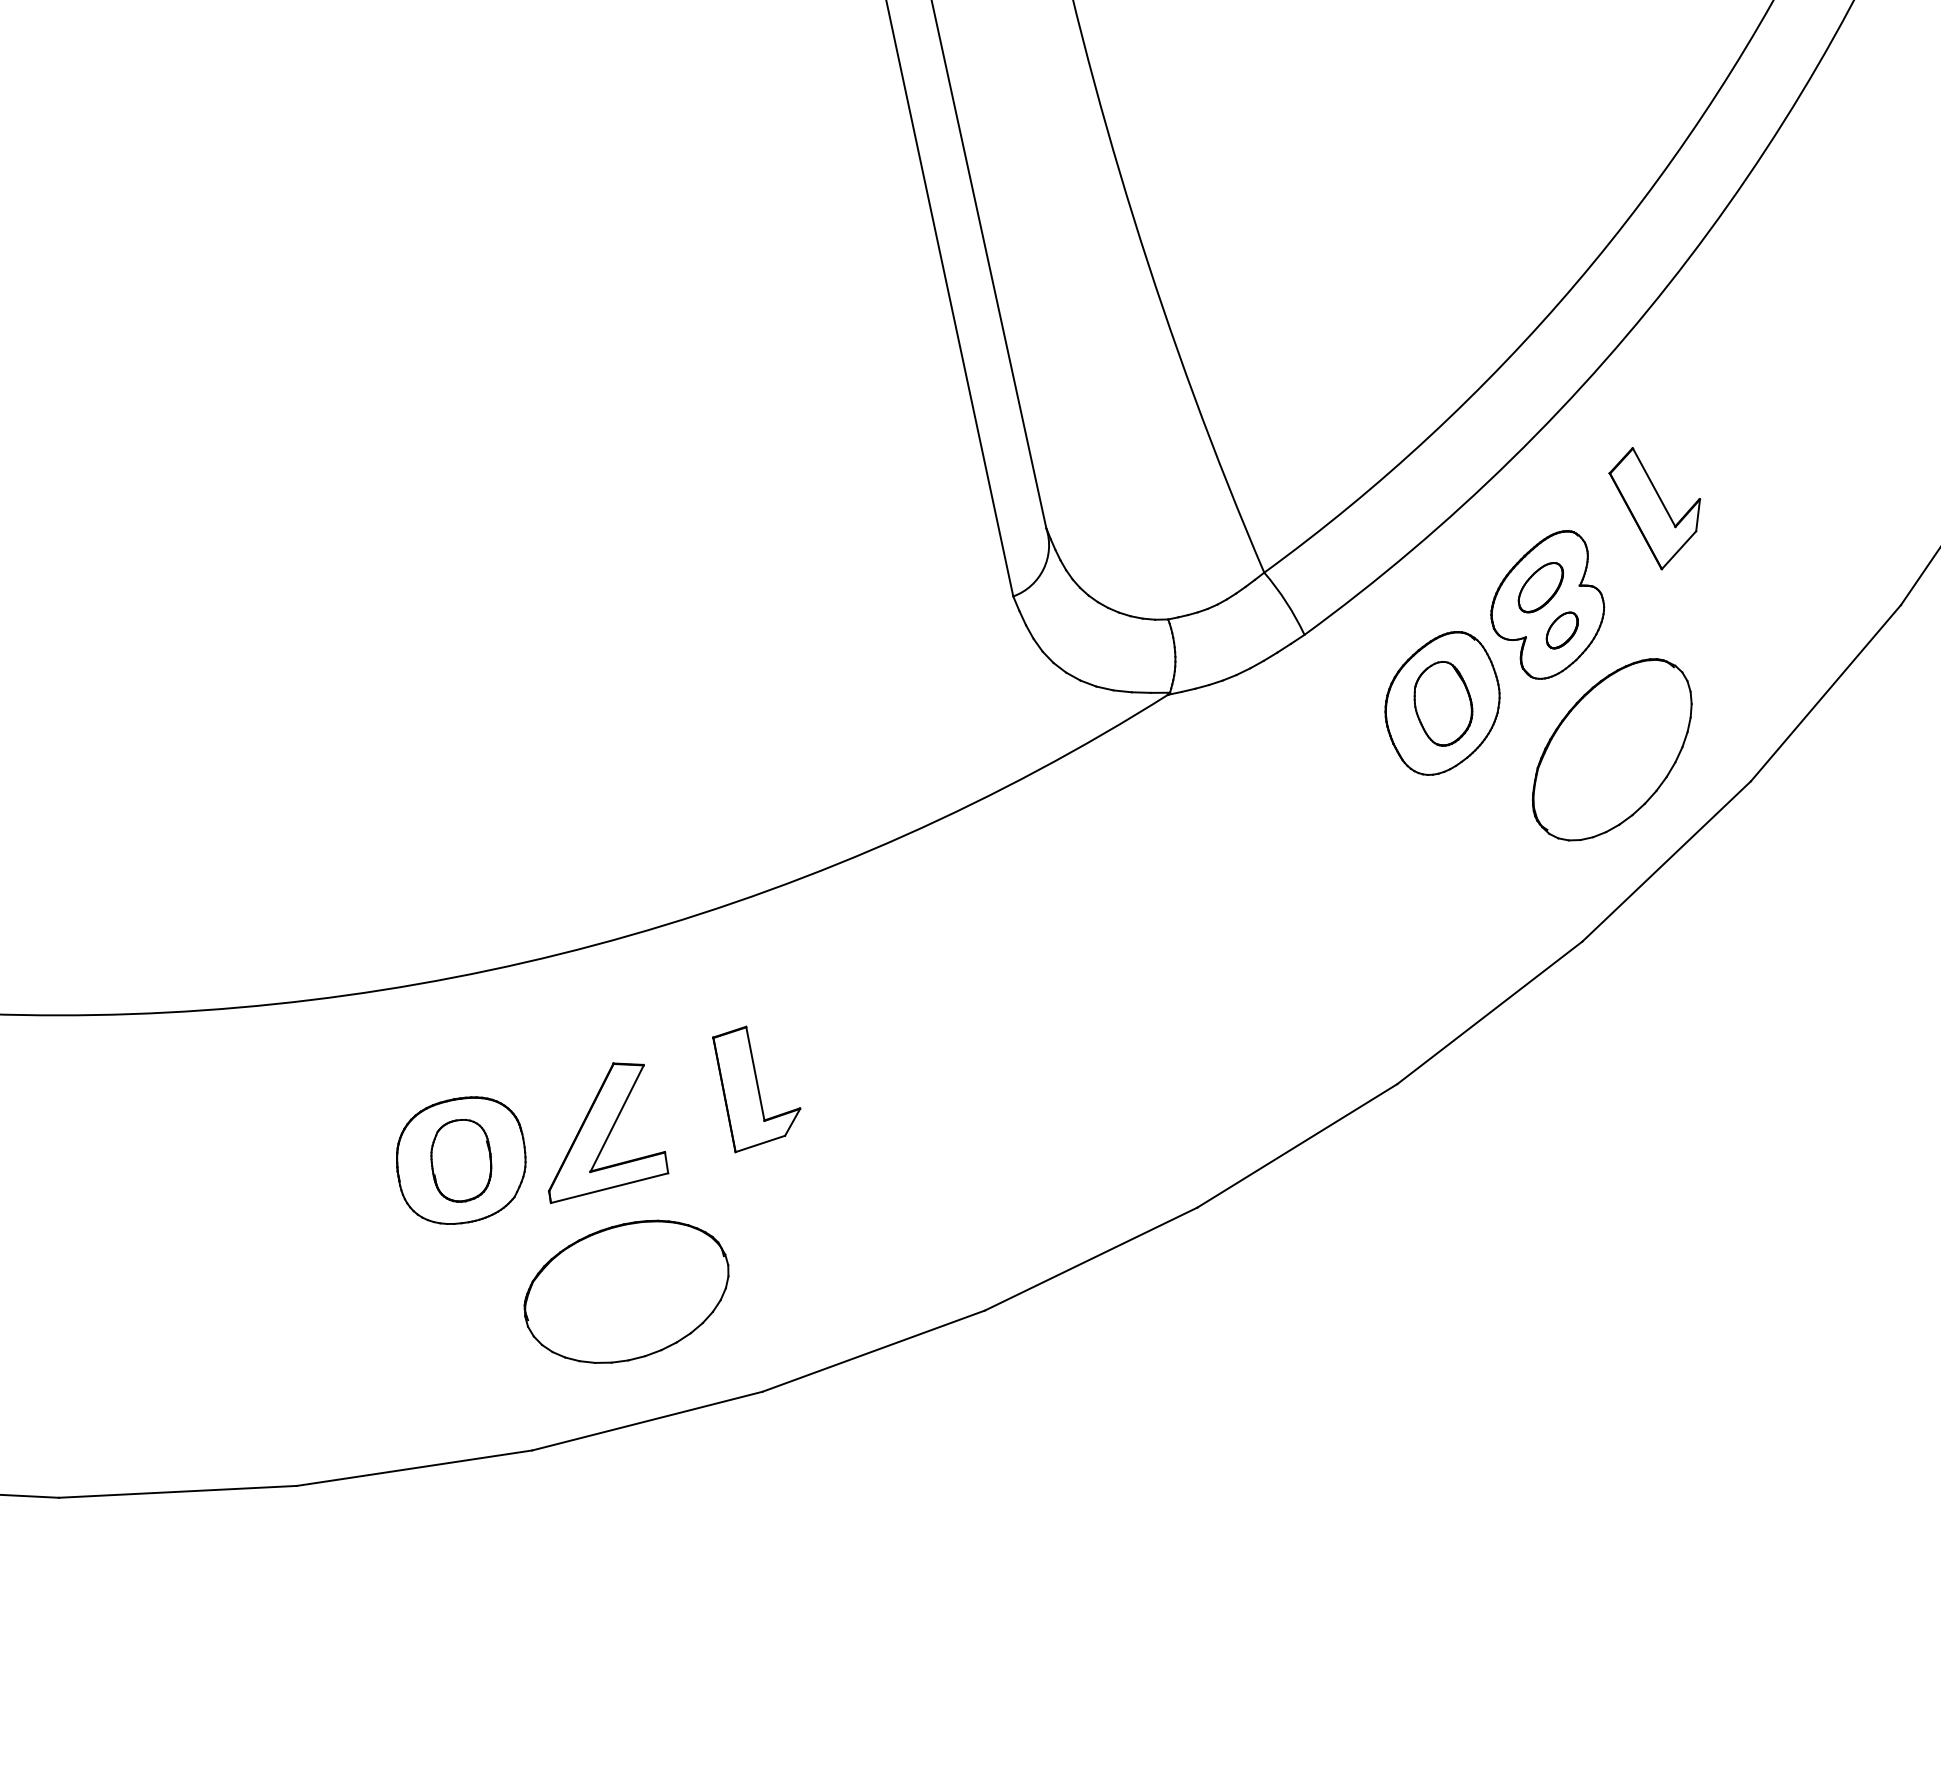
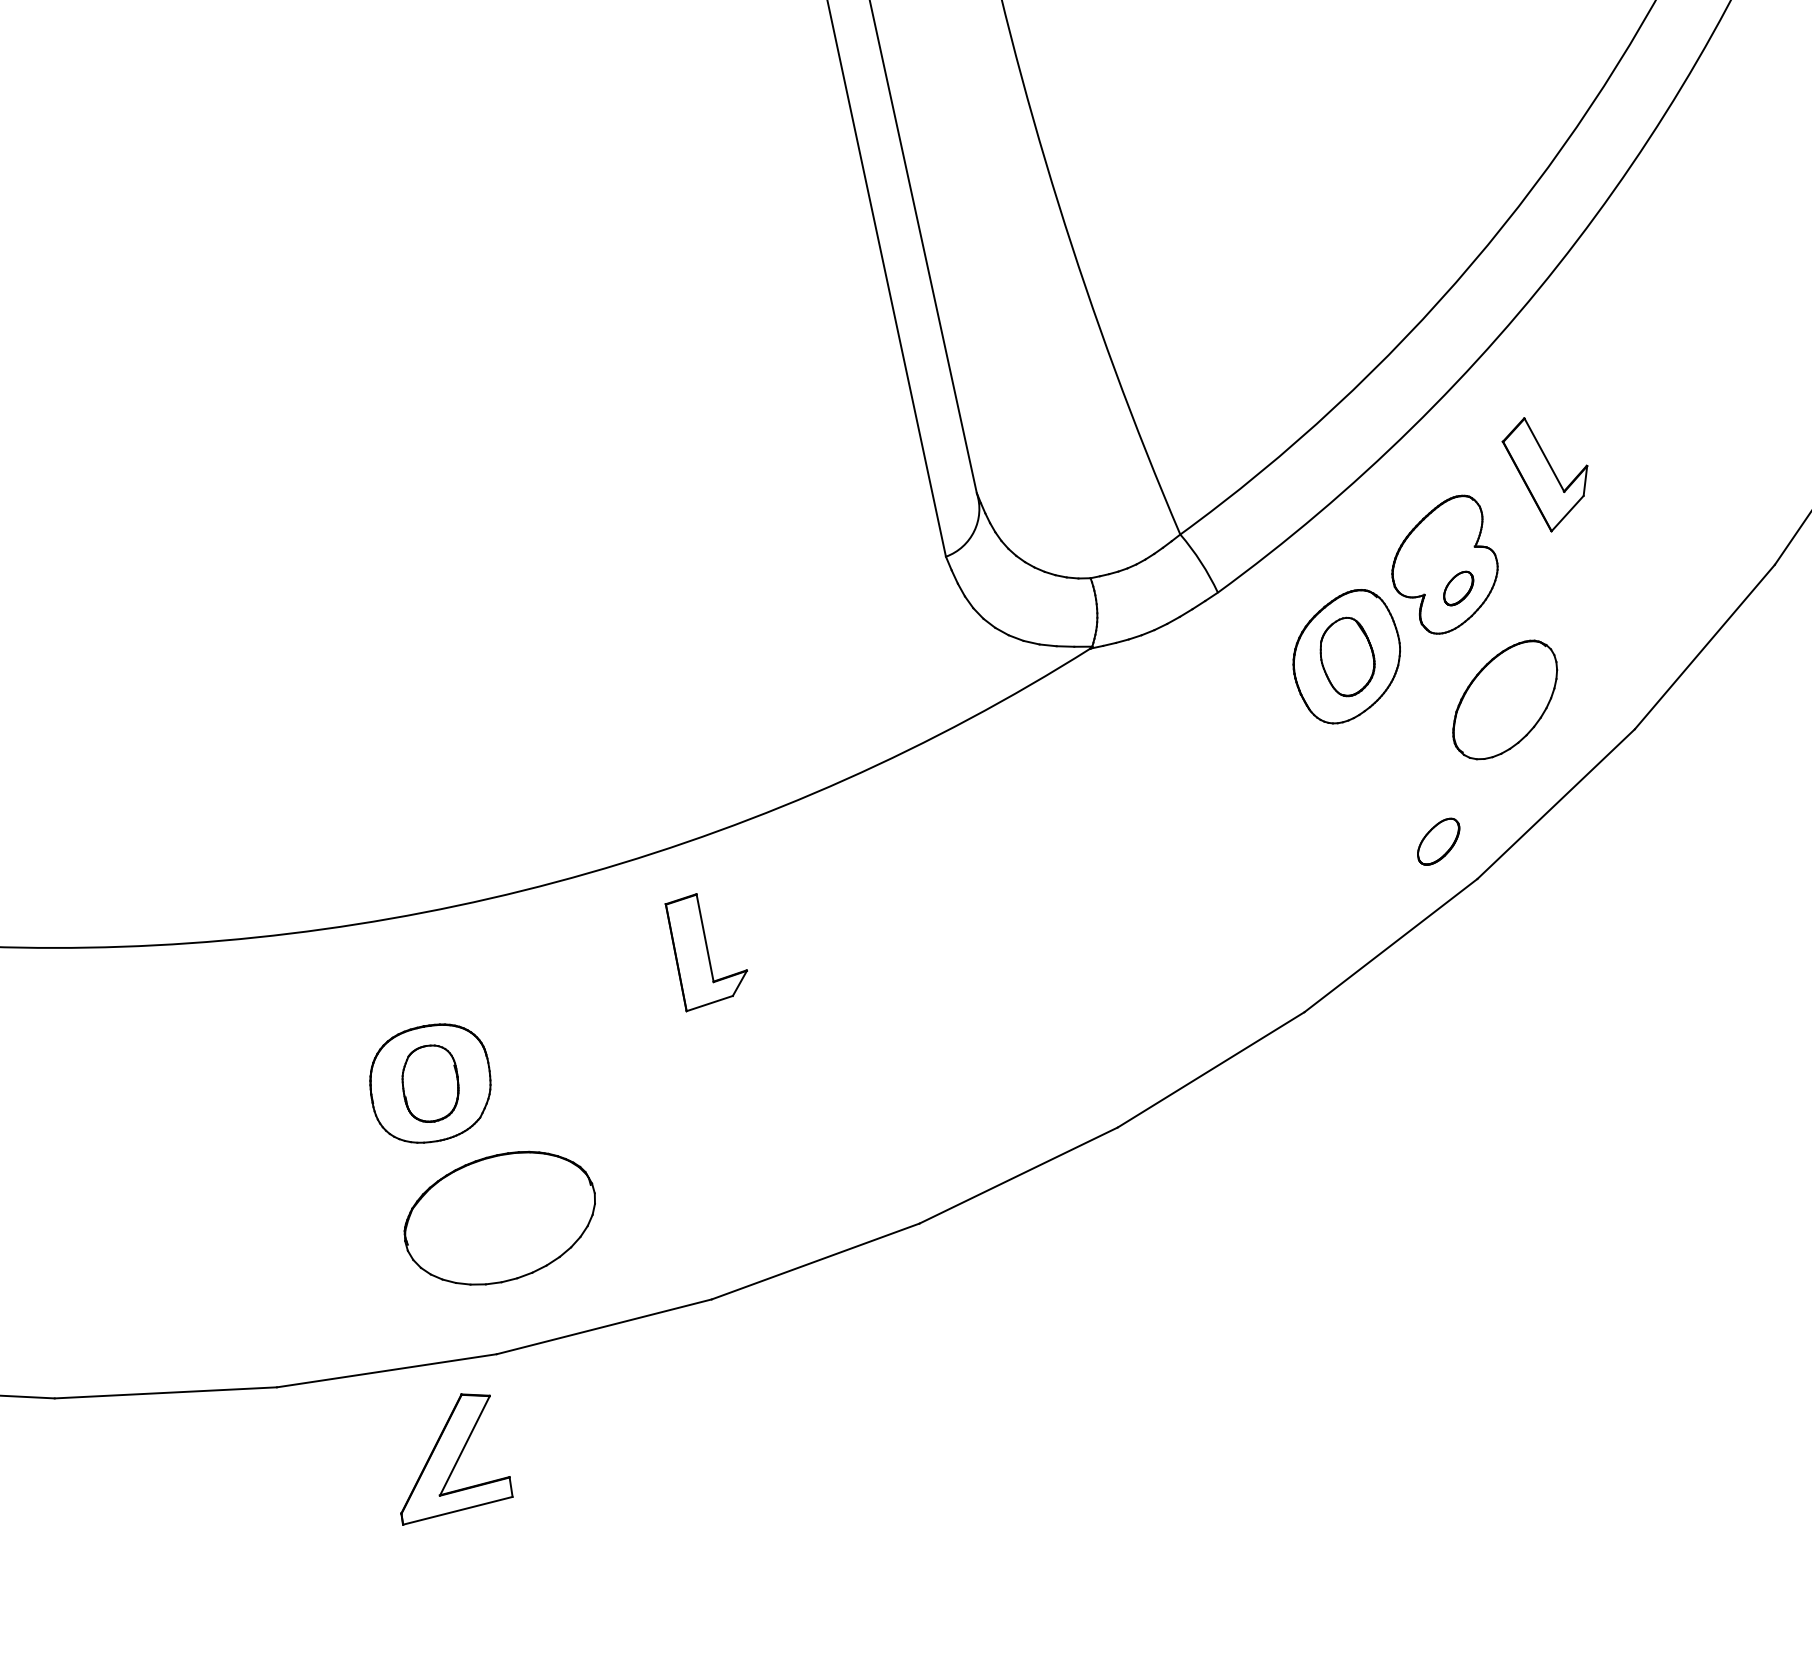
part: (1540, 587) -> (1438, 841), moved
part: (1611, 749) -> (1504, 699), size x0.7
part: (756, 1089) -> (706, 952), moved
part: (608, 1133) -> (456, 1459), moved
part: (626, 1291) -> (499, 1217), moved

